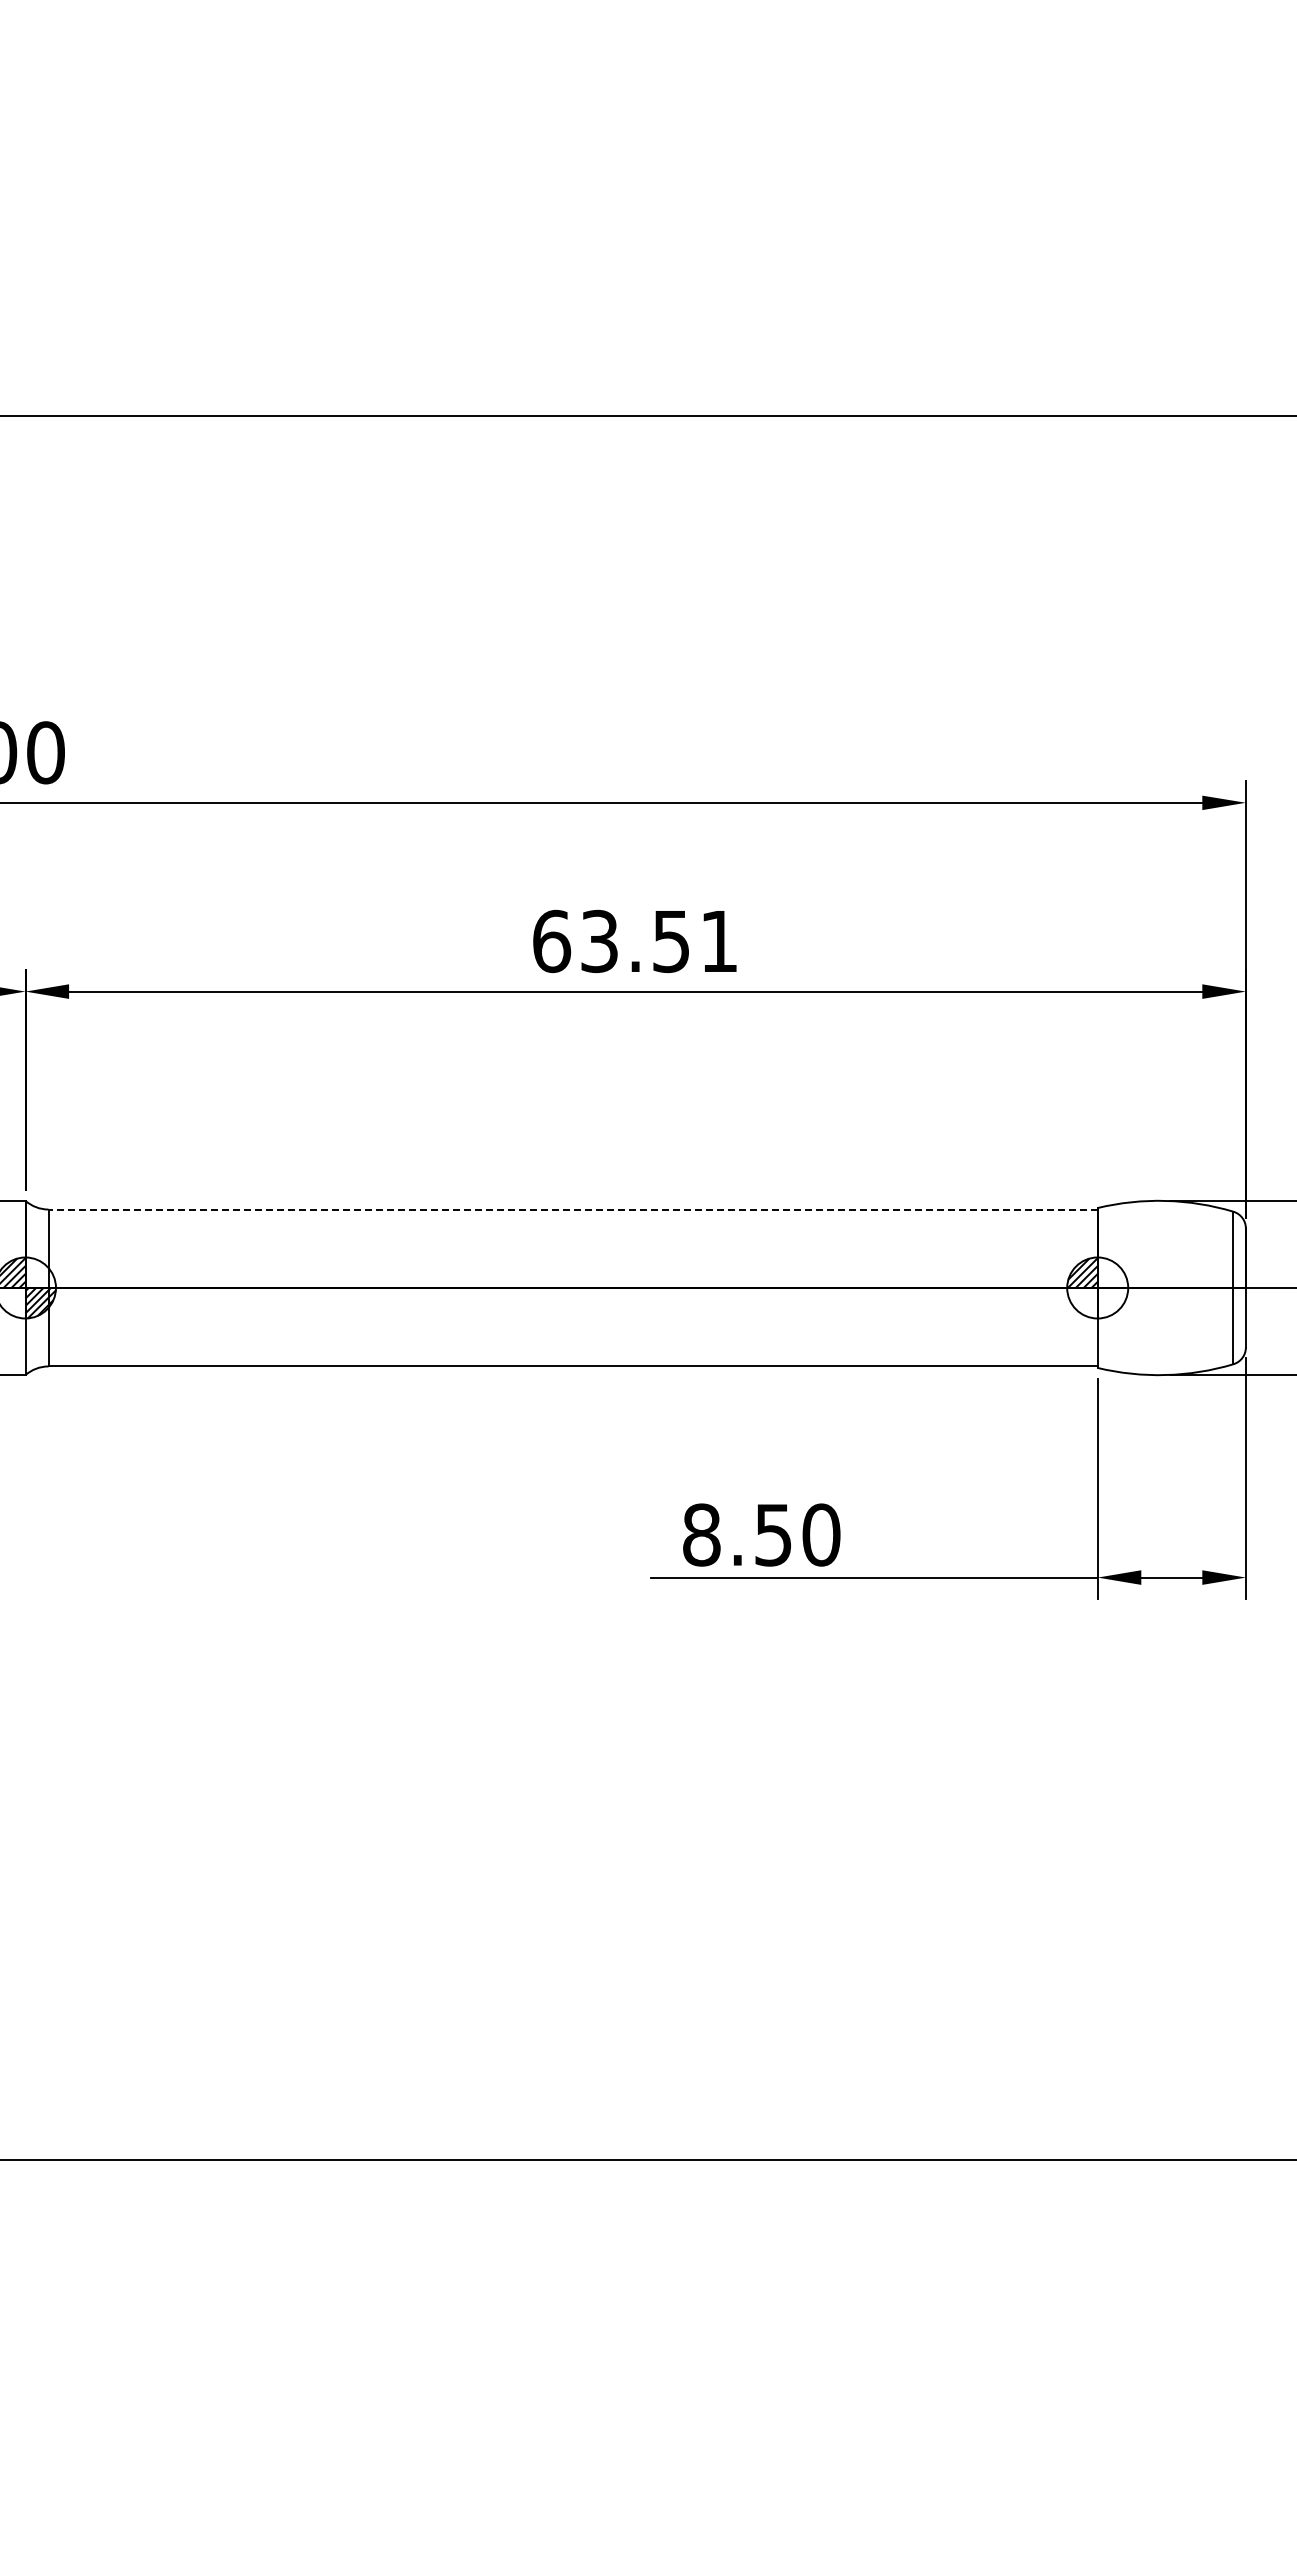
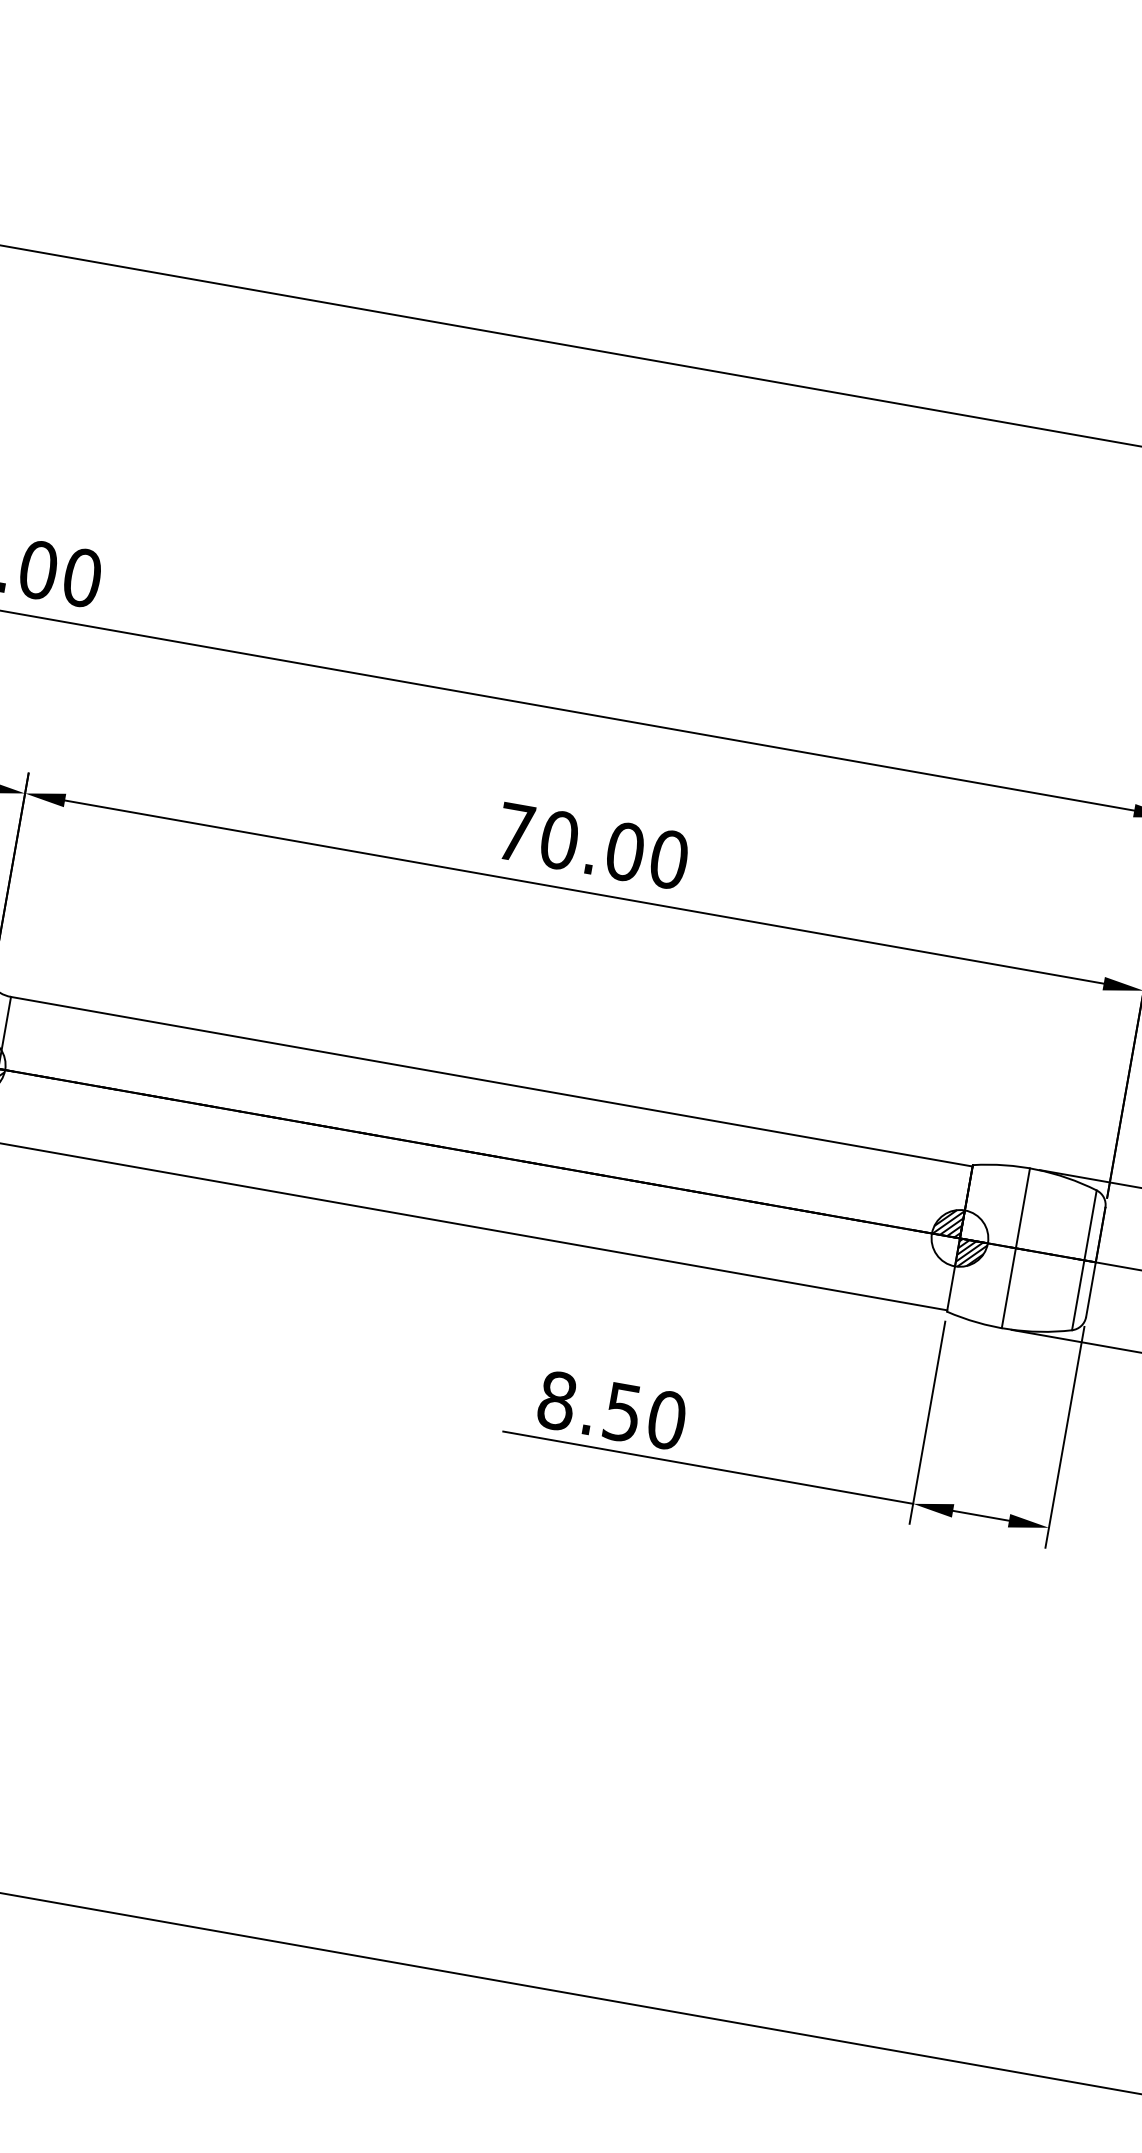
text: (635, 941) -> (592, 846), 63.51 -> 70.00
line: (573, 1209) -> (492, 1081), dashed -> solid
line: (1158, 1287) -> (1015, 1247), added
hatch: (1112, 1303) -> (971, 1255), added

